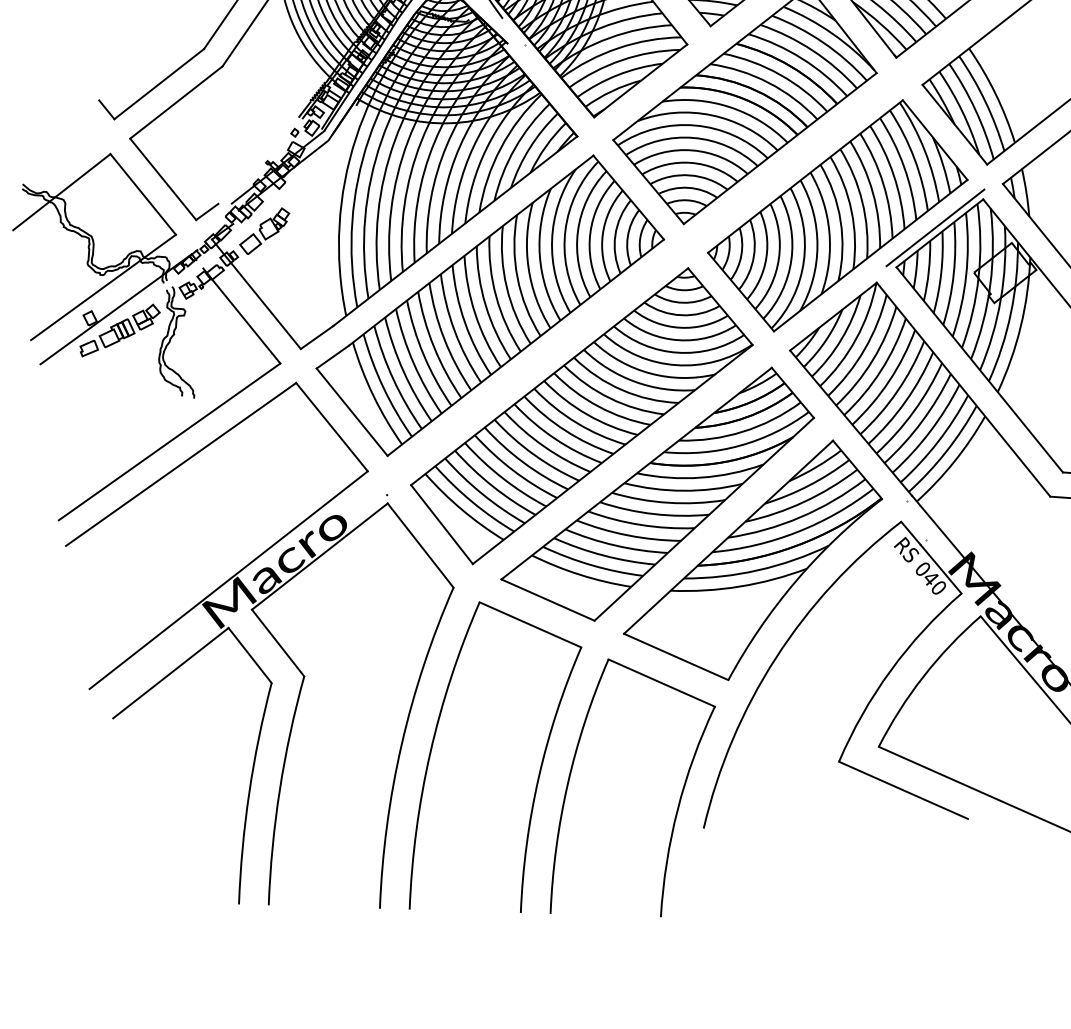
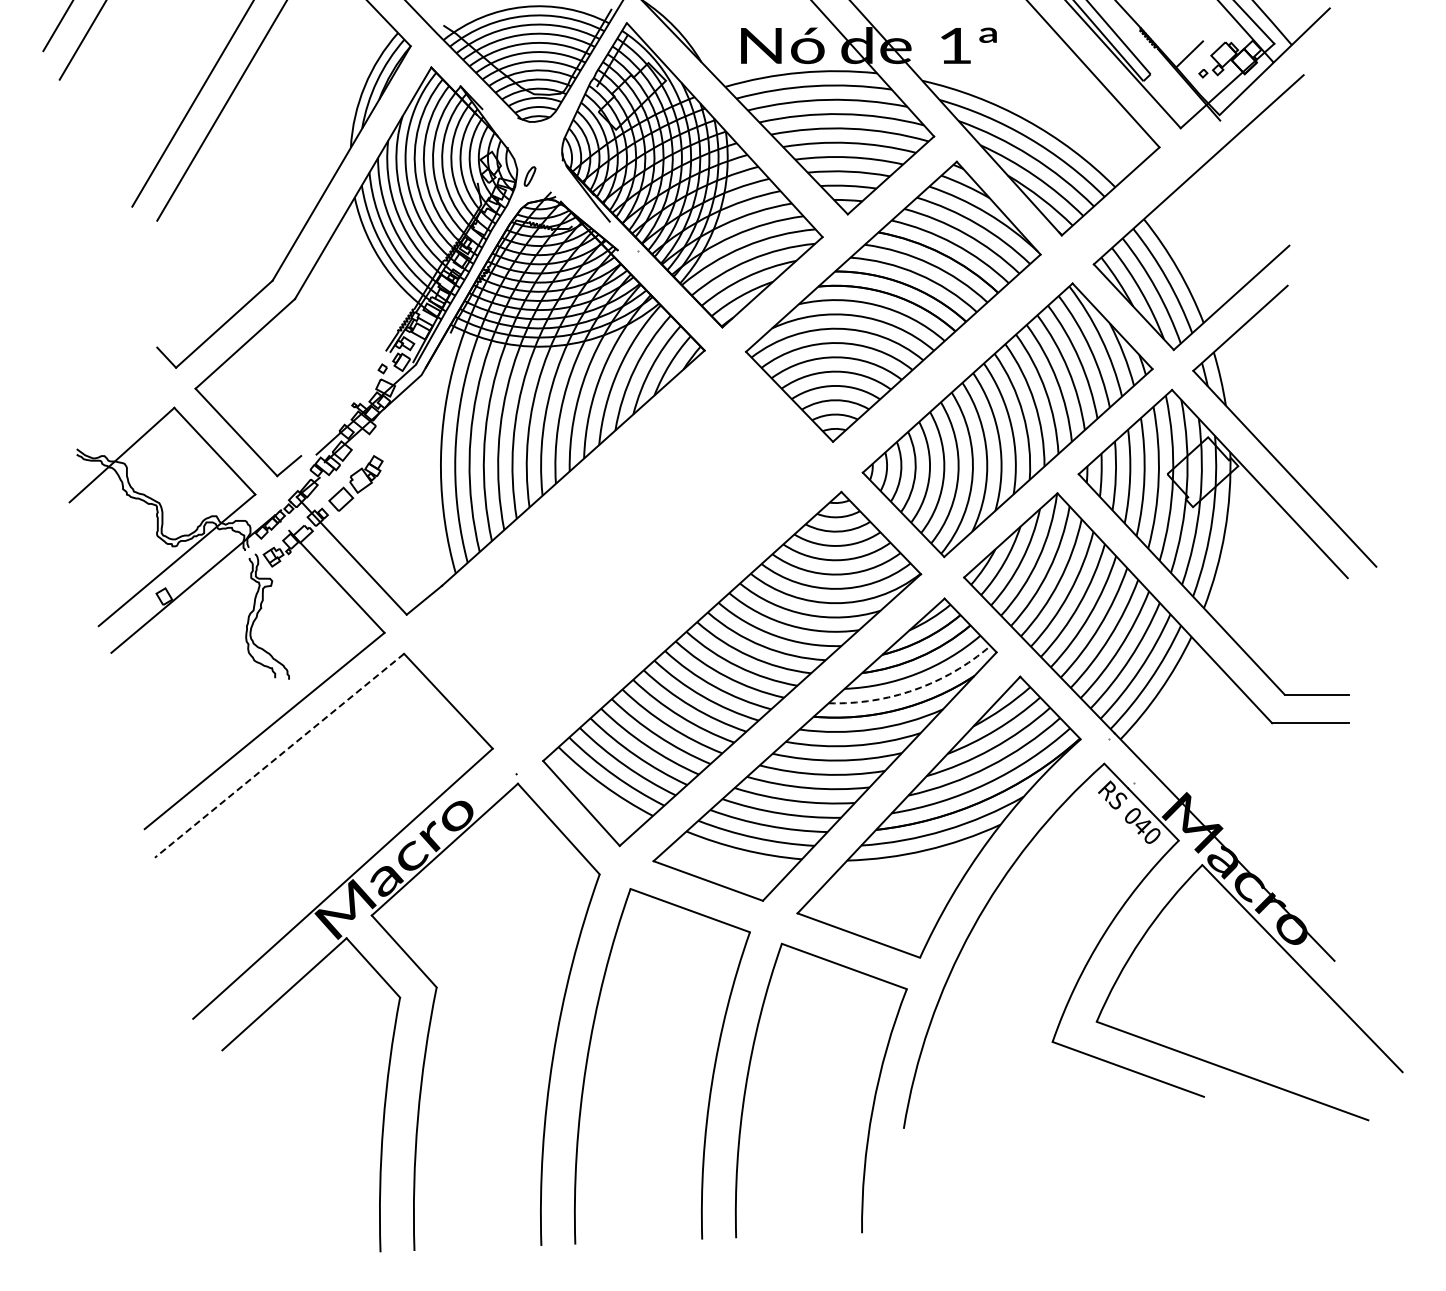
line: (935, 227) -> (1119, 425), removed
part: (489, 305) -> (618, 550), removed
part: (120, 330) -> (199, 608), removed
arc: (739, 445) -> (914, 689), solid -> dashed
line: (181, 464) -> (279, 755), solid -> dashed

